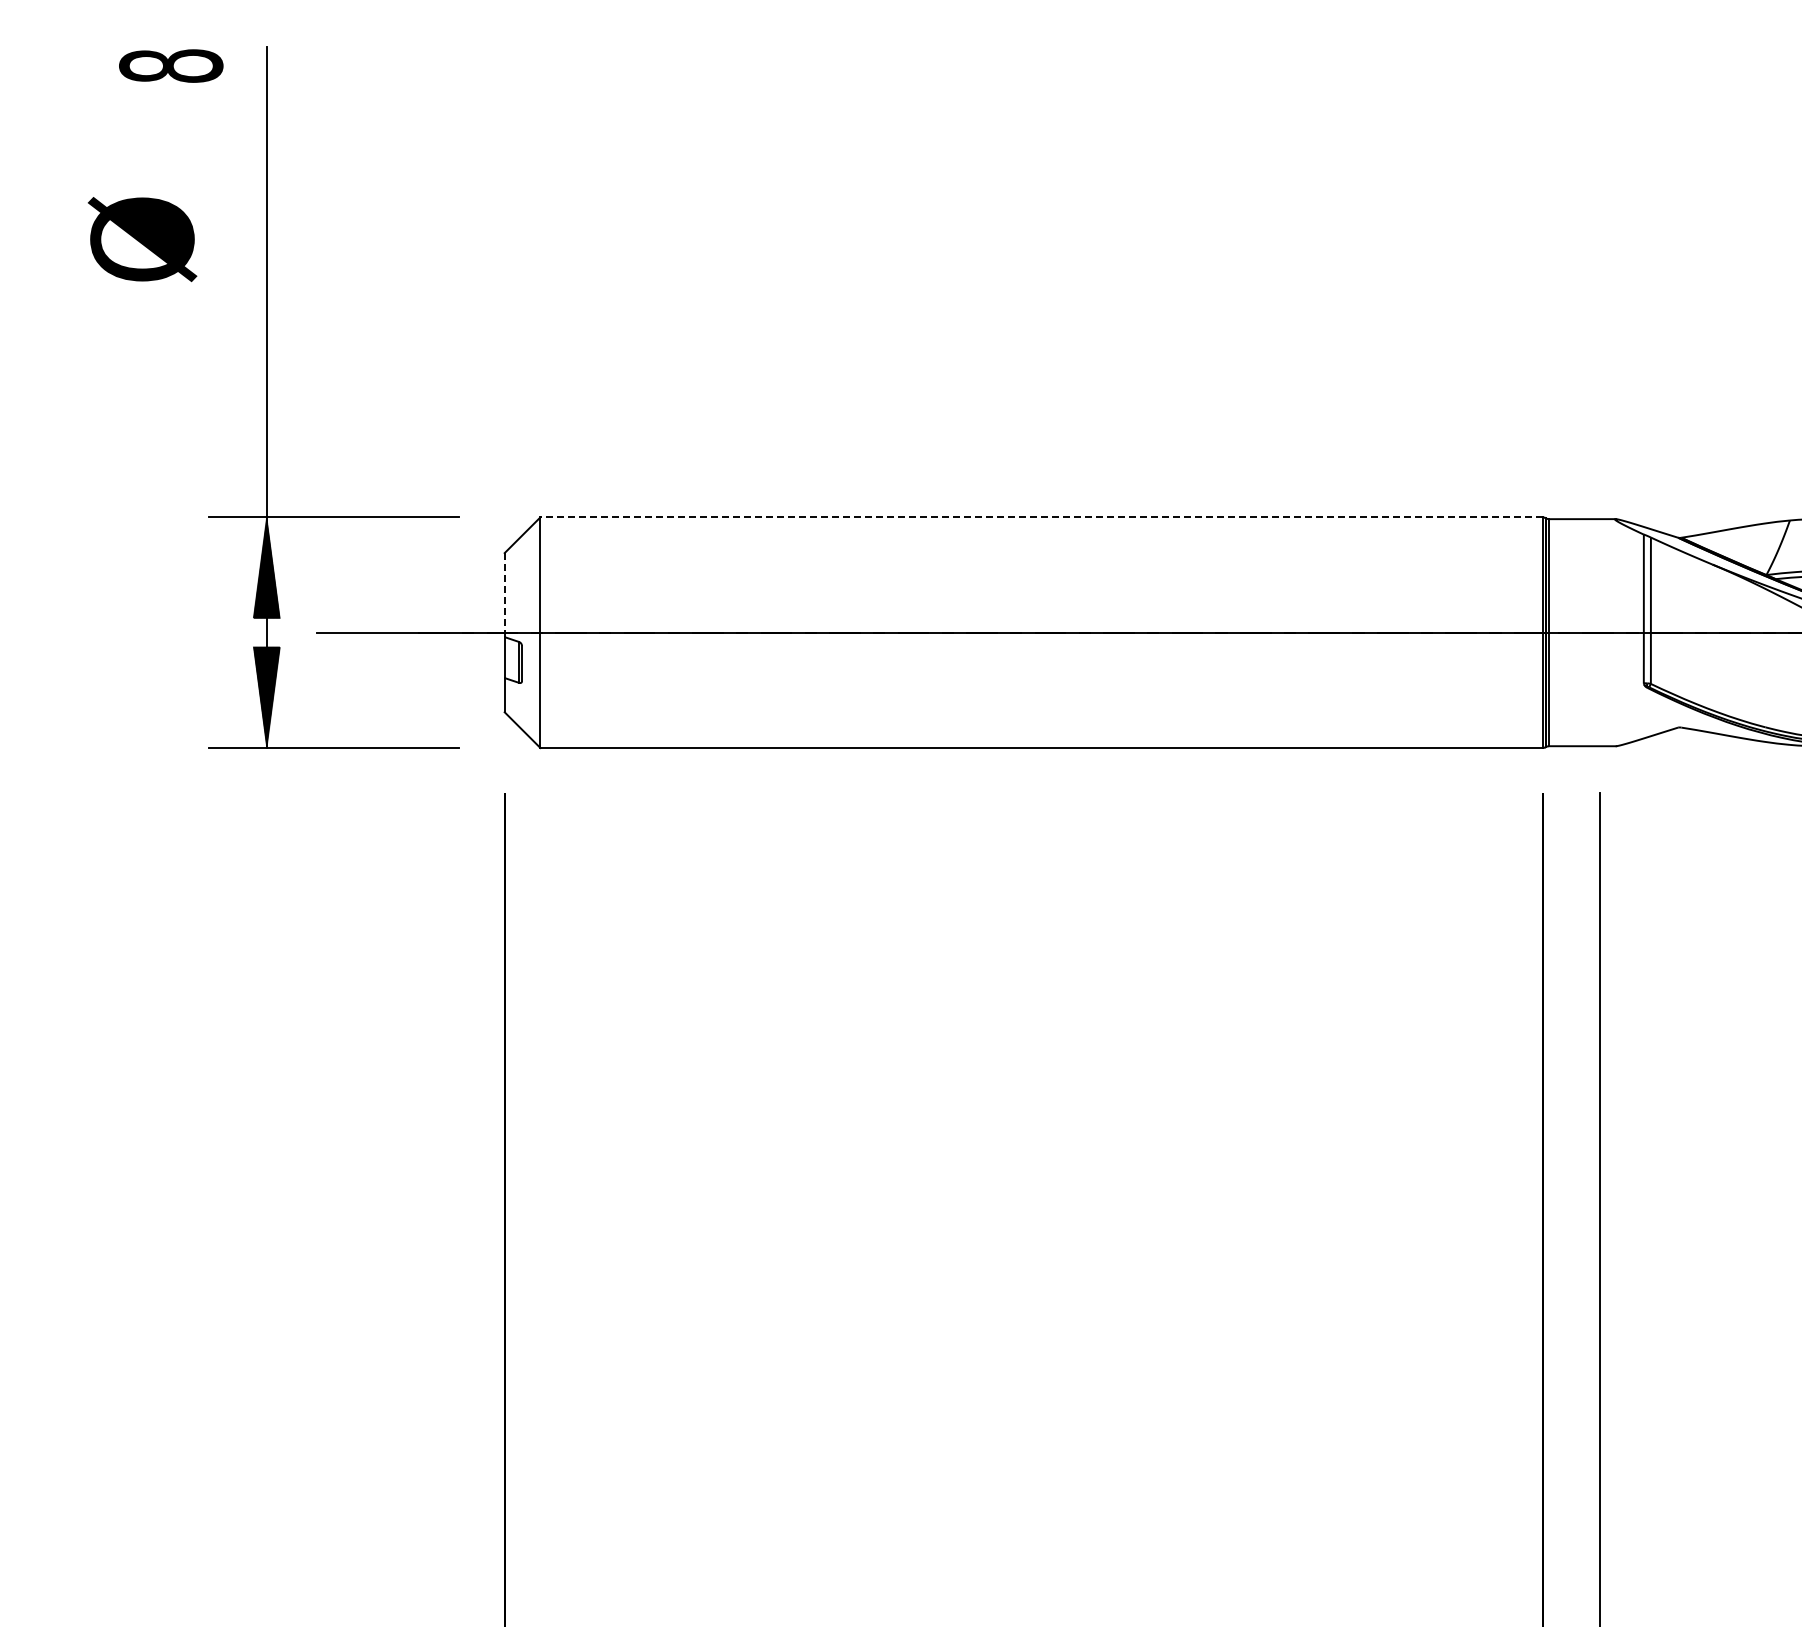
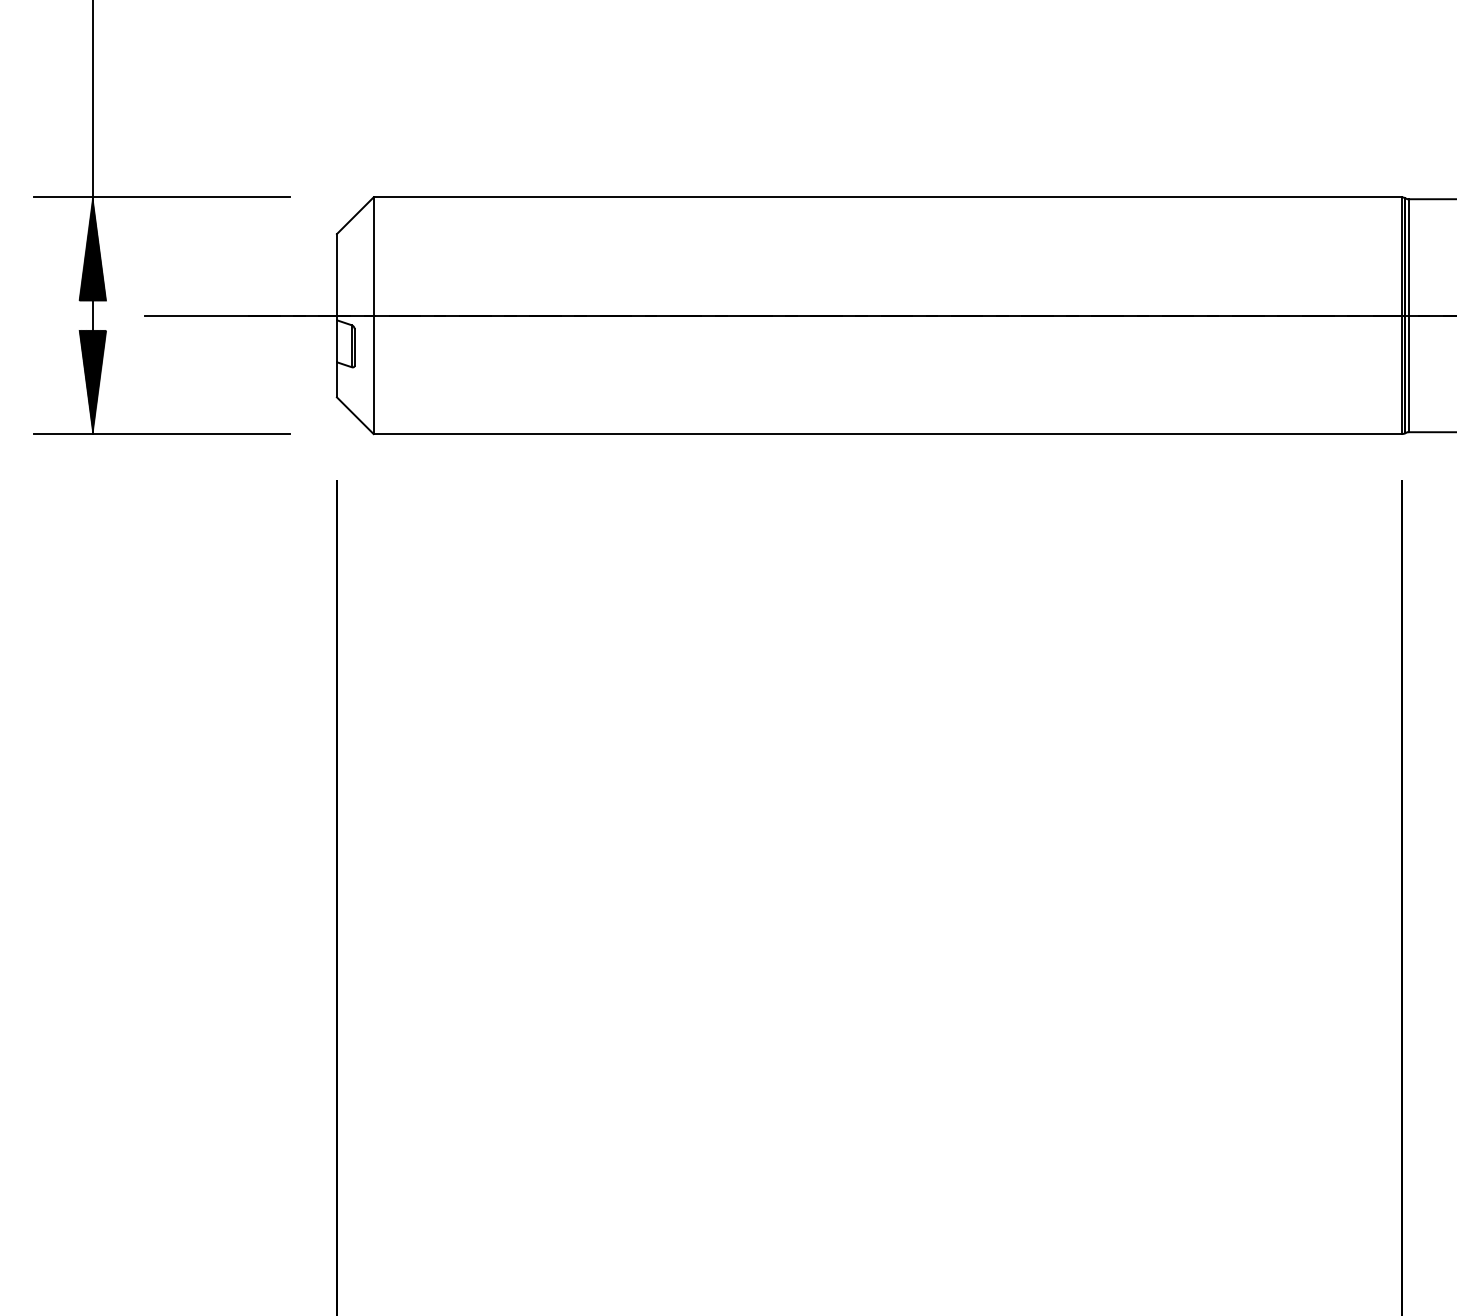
line: (1041, 517) -> (887, 197), dashed -> solid
line: (504, 595) -> (336, 277), dashed -> solid

